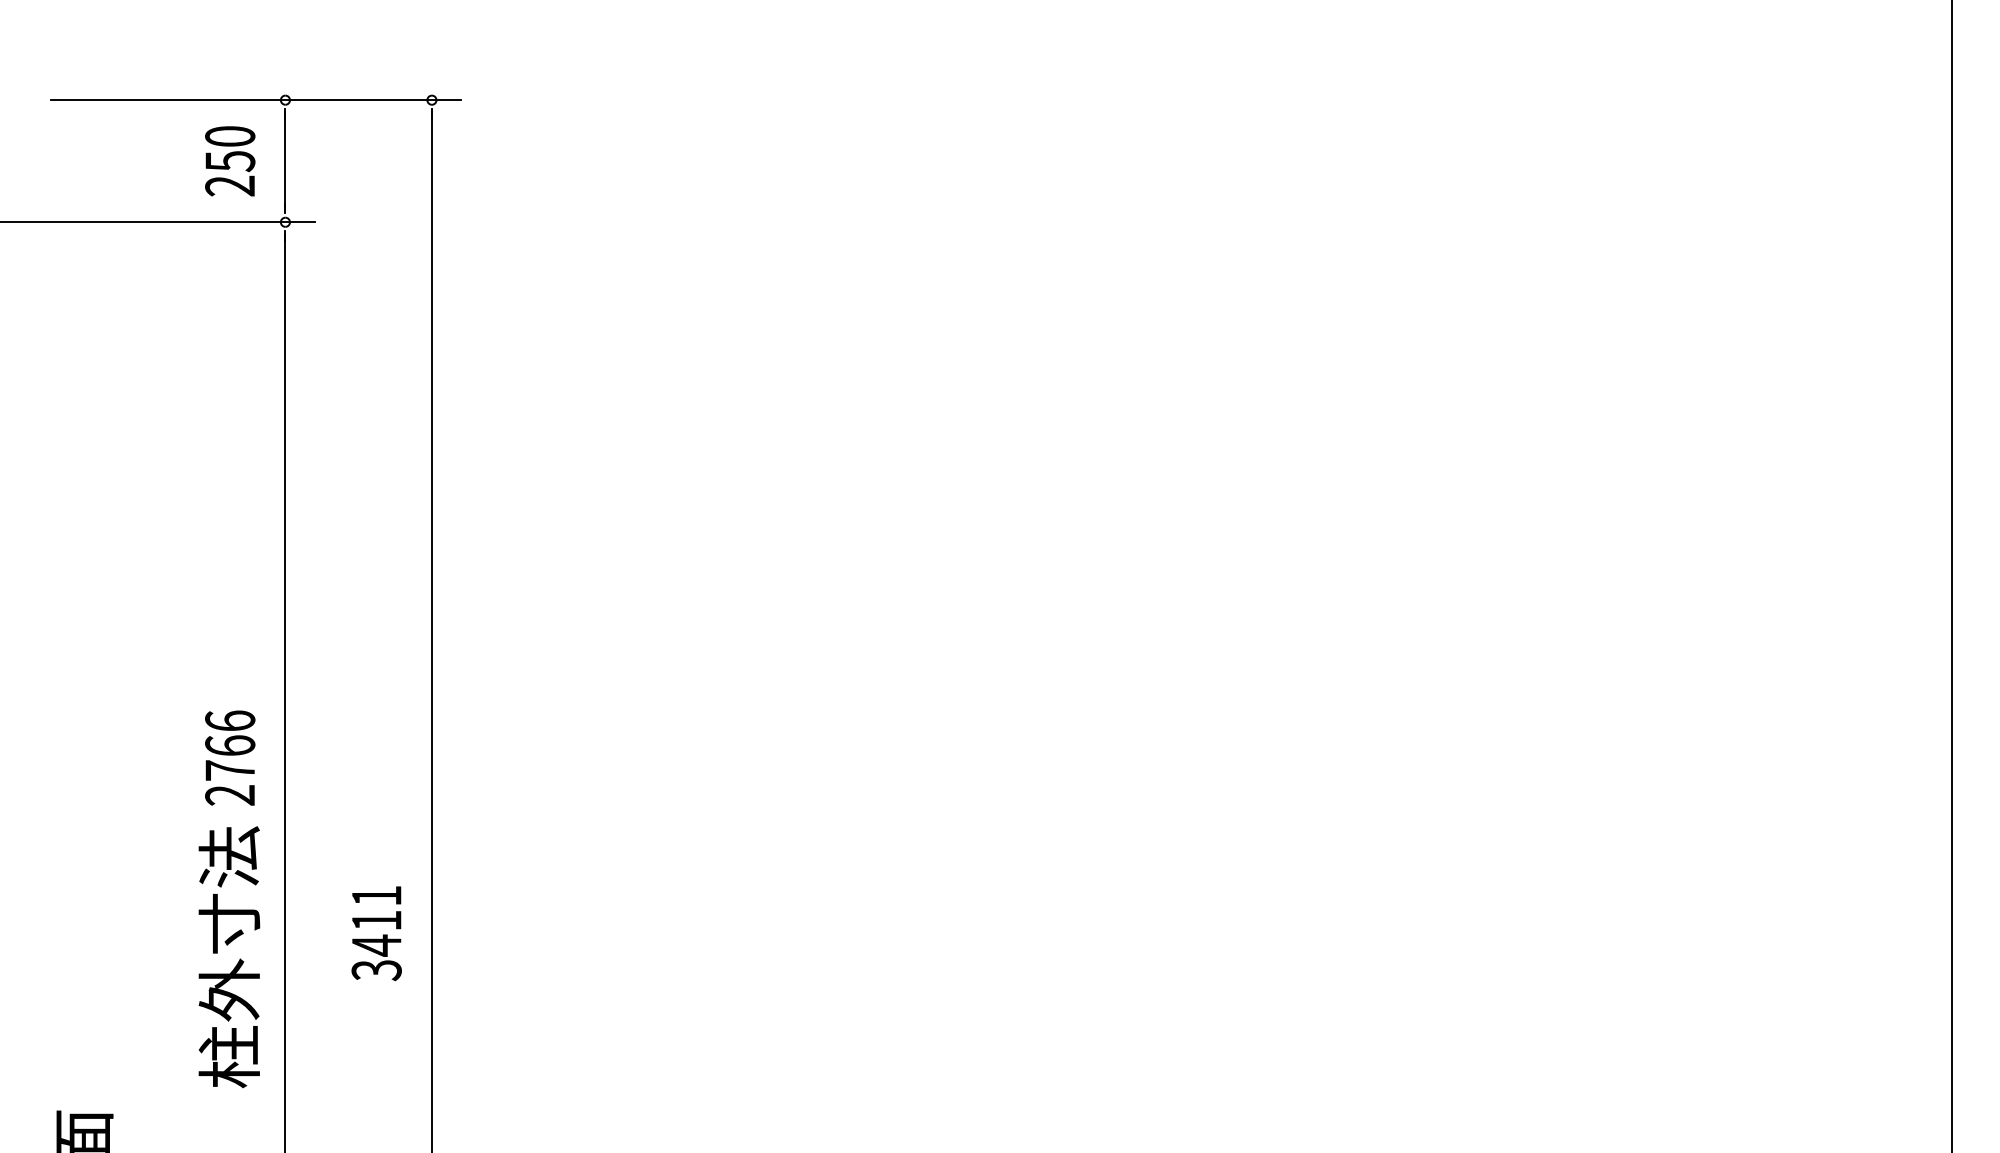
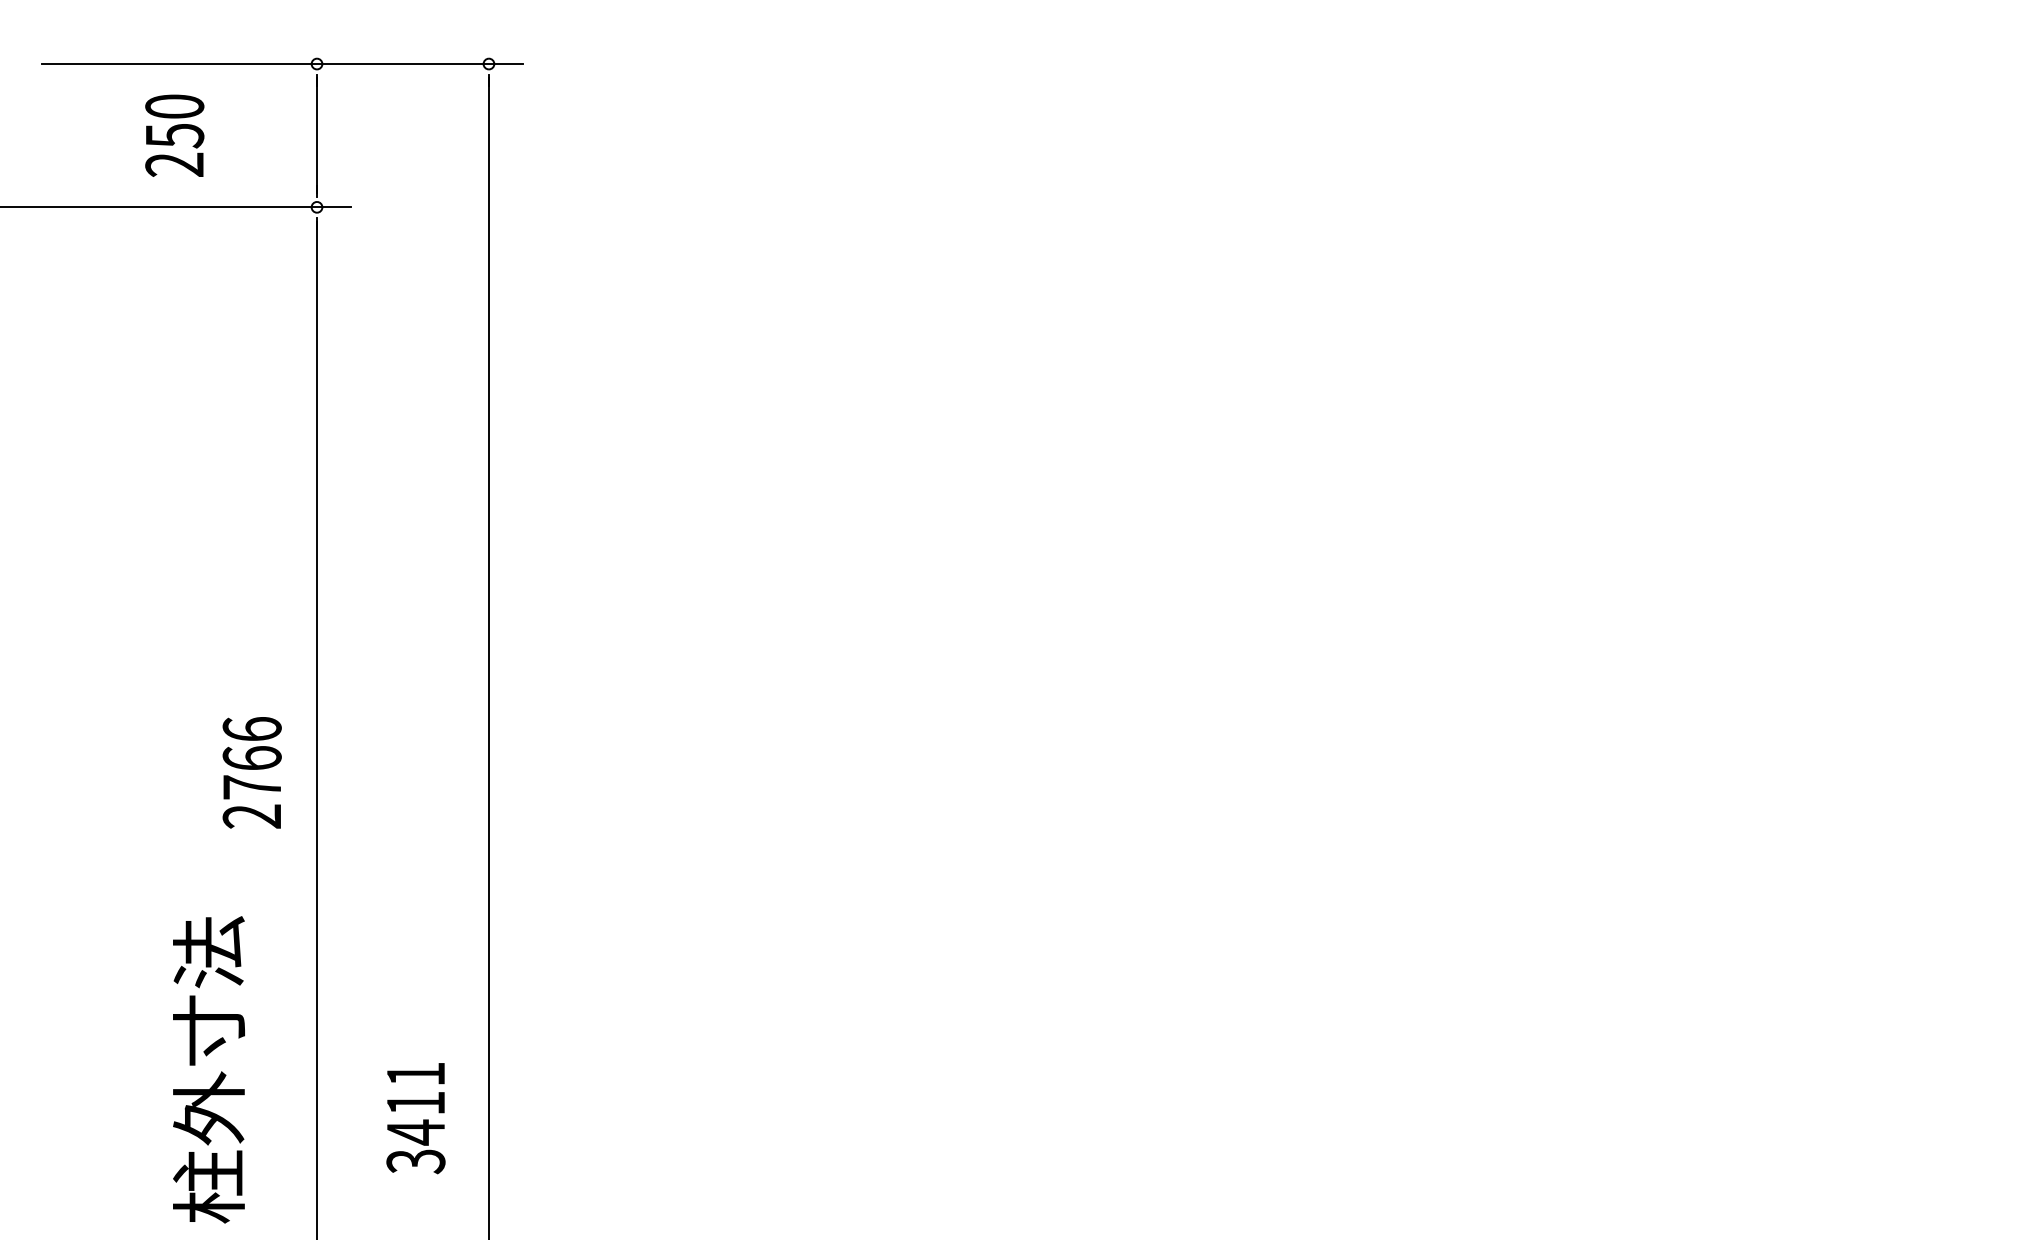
text: (230, 161) -> (175, 135), moved
text: (230, 757) -> (252, 772), moved
text: (376, 933) -> (415, 1118), moved
text: (229, 957) -> (209, 1070), moved

